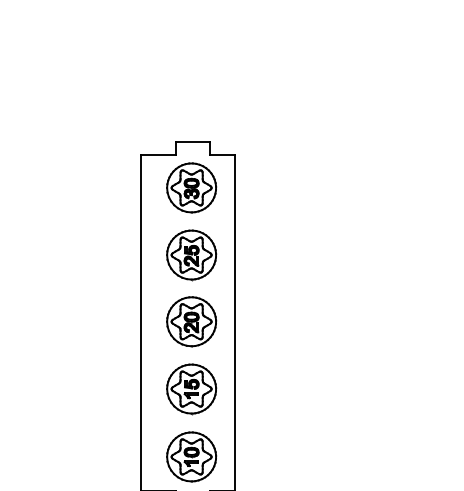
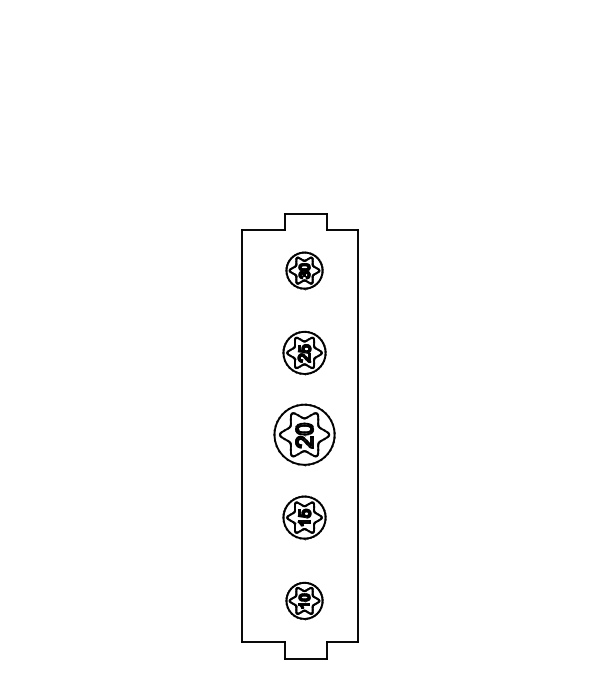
part: (191, 188) -> (304, 270), size x0.6
part: (191, 254) -> (304, 352), size x0.7
part: (191, 389) -> (304, 517), size x0.7
part: (191, 456) -> (304, 600), size x0.6

